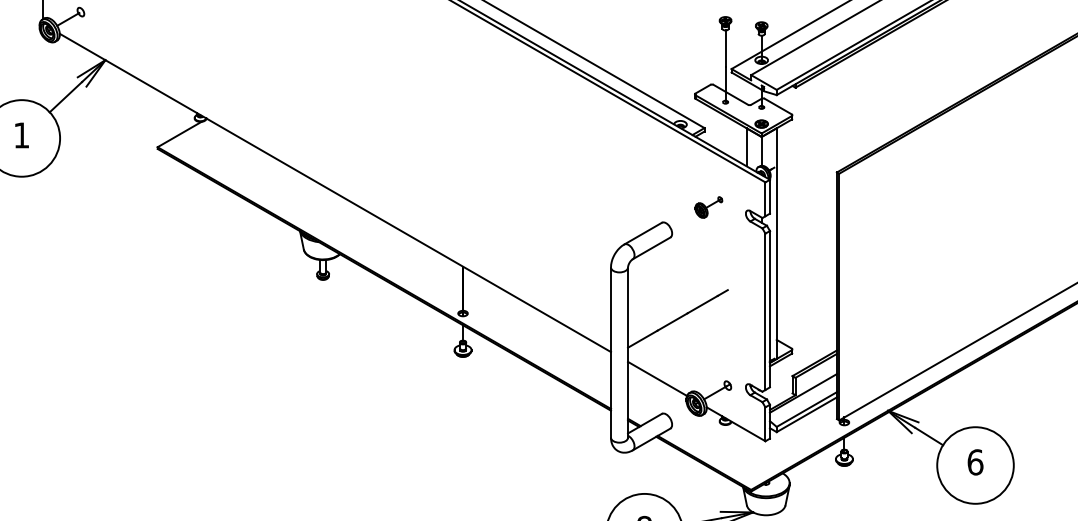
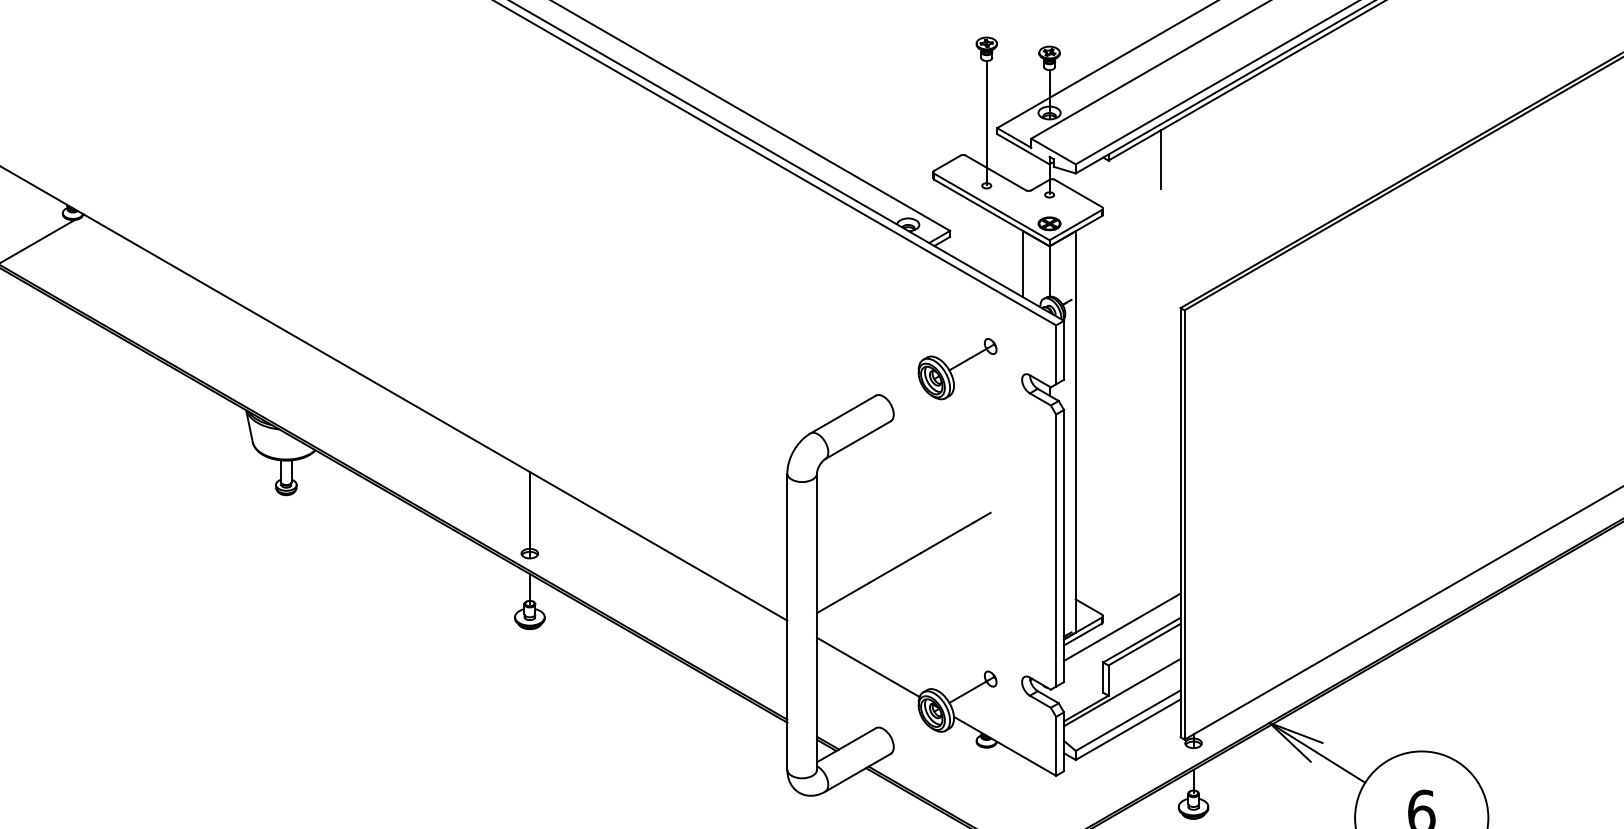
line: (825, 87) -> (1160, 160), added
part: (708, 207) -> (957, 369), size x1.67
line: (802, 355) -> (1120, 626), added

